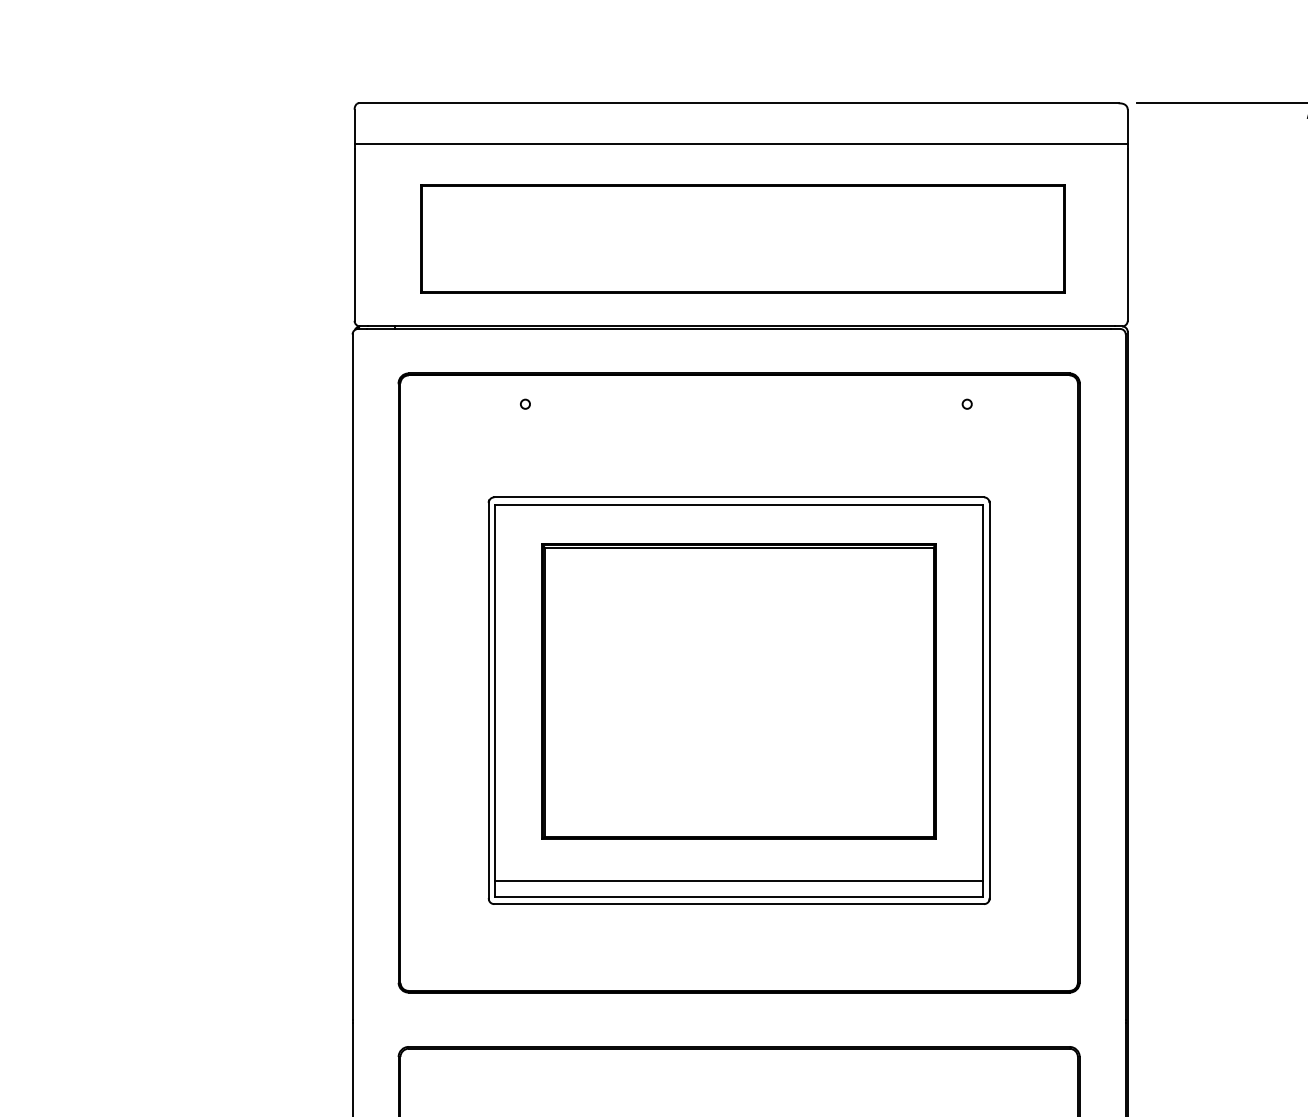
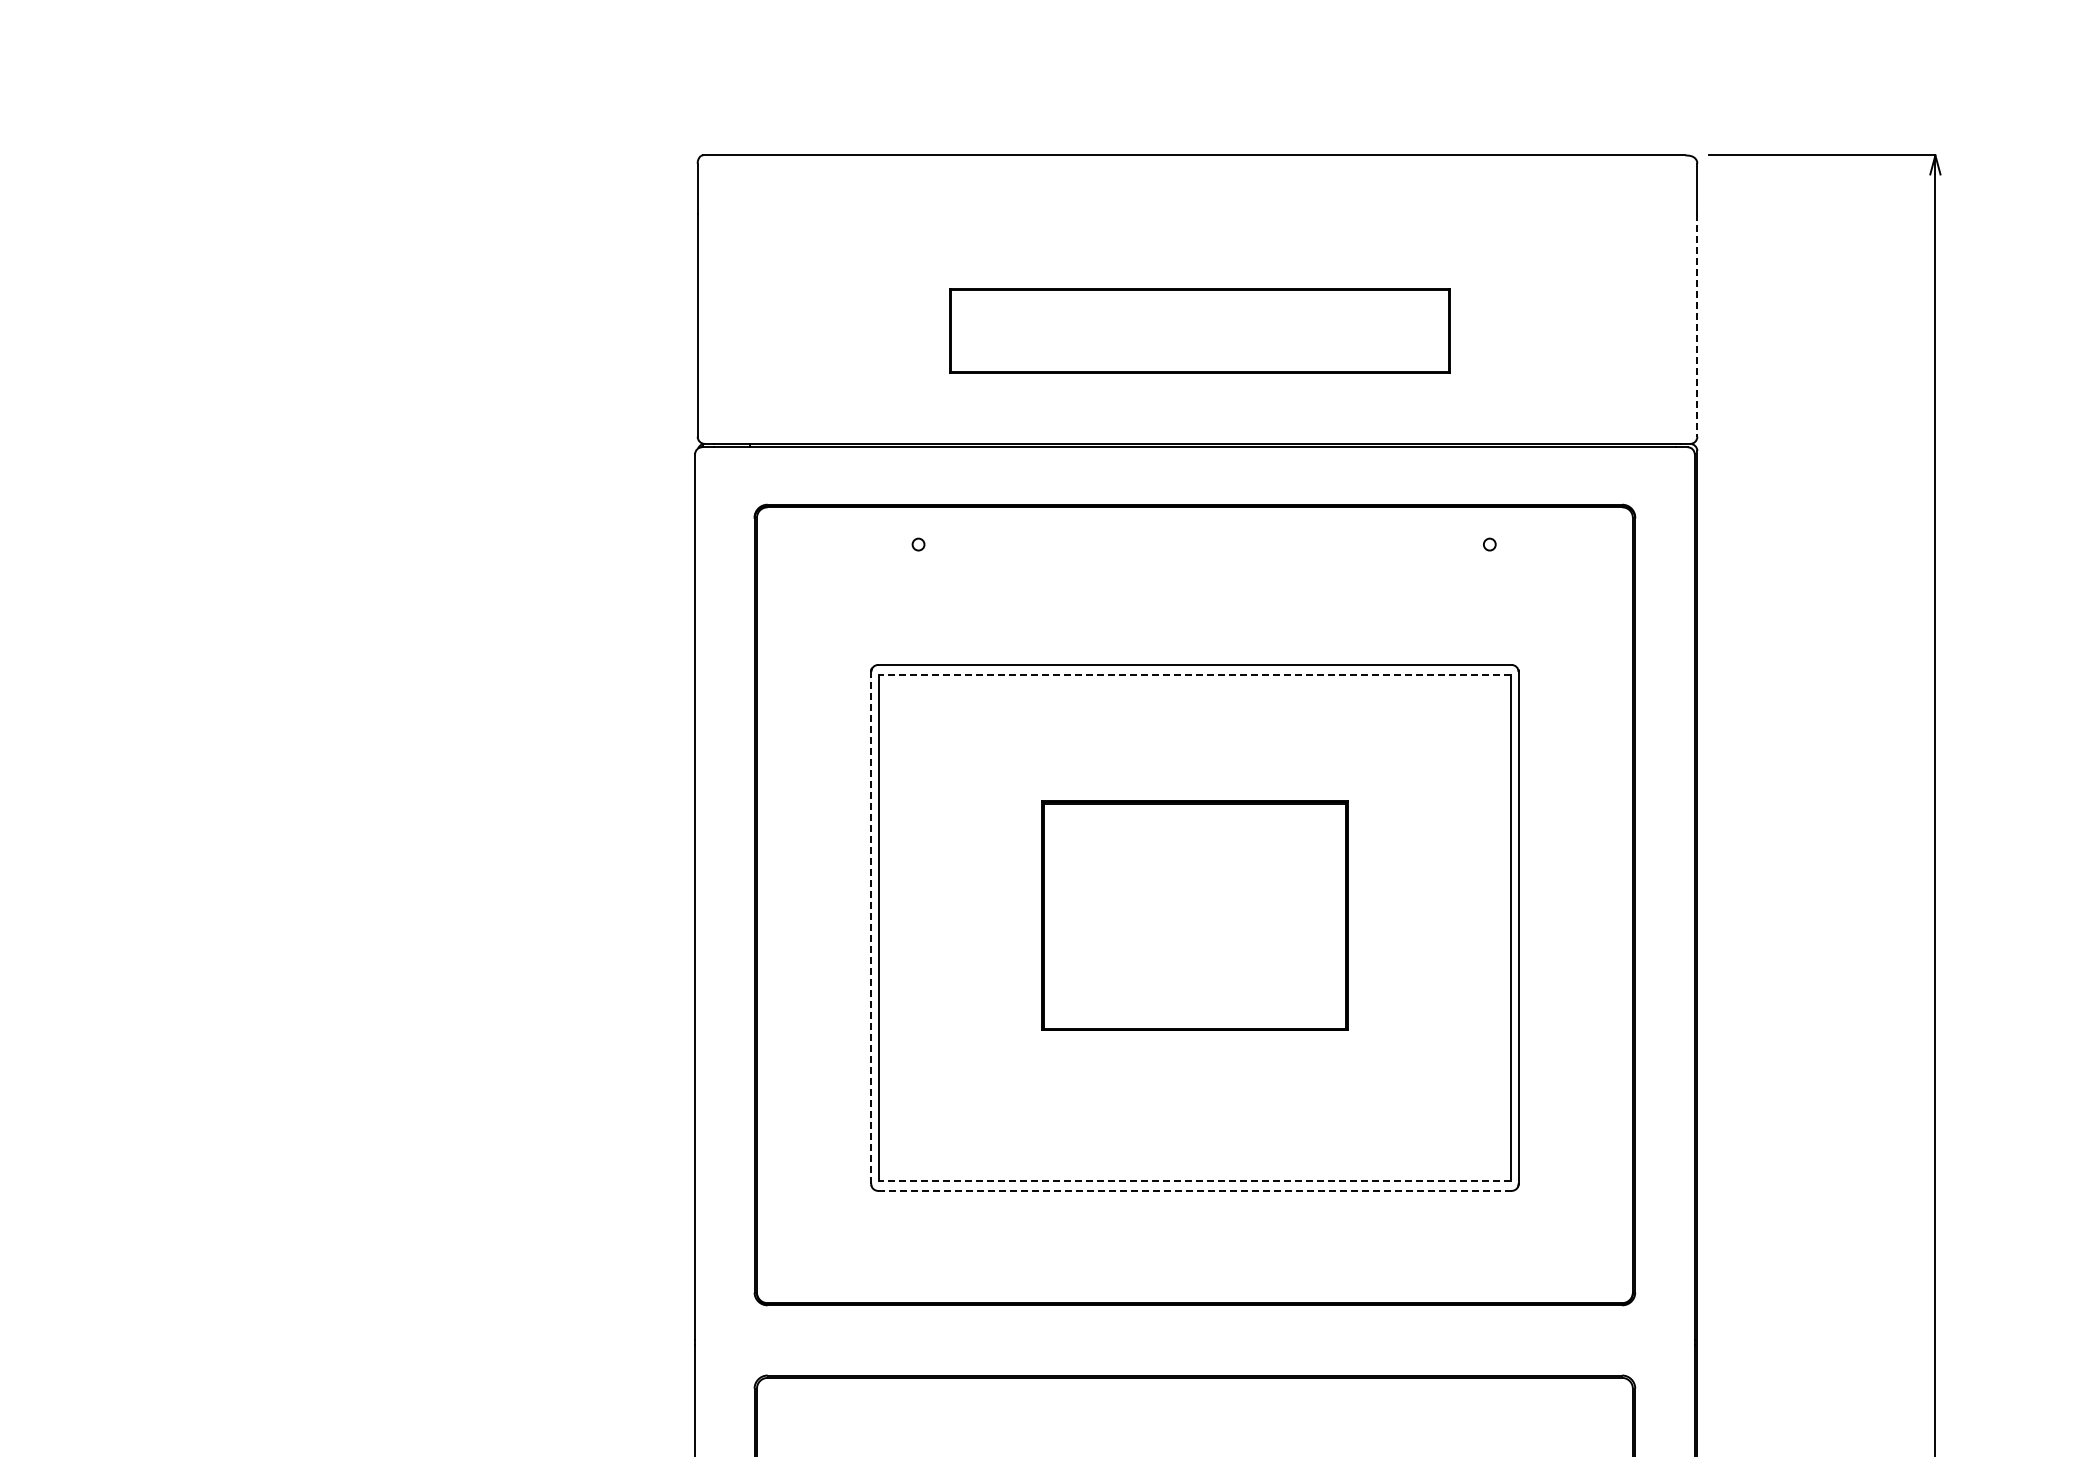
line: (741, 143) -> (1197, 207), removed
line: (1127, 234) -> (1697, 325), solid -> dashed
part: (742, 238) -> (1199, 330), size x0.6
line: (738, 504) -> (1194, 674), solid -> dashed
part: (738, 691) -> (1194, 915), size x0.6
line: (489, 701) -> (871, 928), solid -> dashed
line: (738, 880) -> (1194, 1160), removed
line: (738, 896) -> (1194, 1181), solid -> dashed
line: (738, 903) -> (1194, 1190), solid -> dashed

